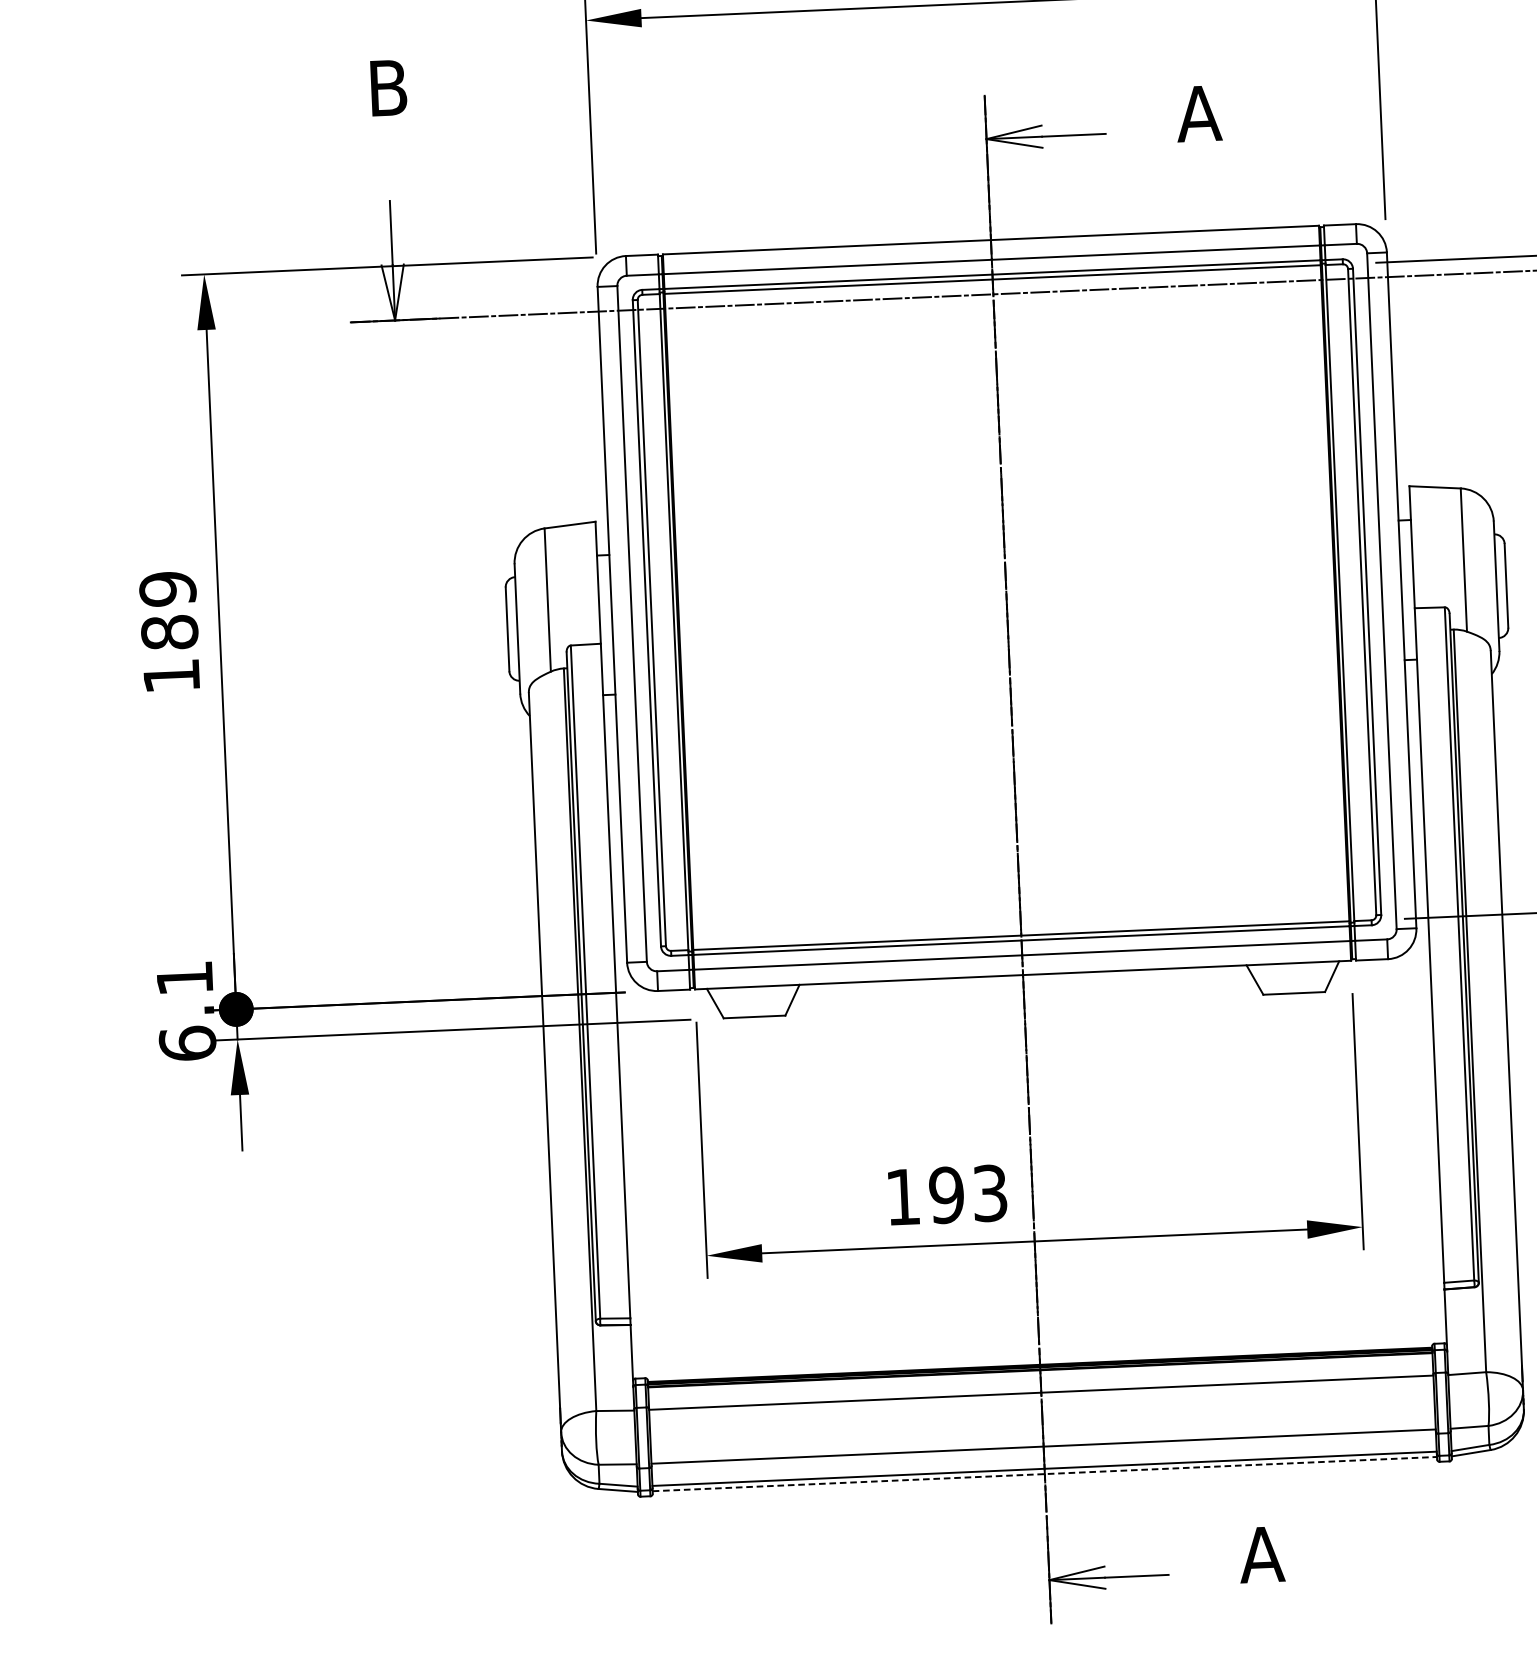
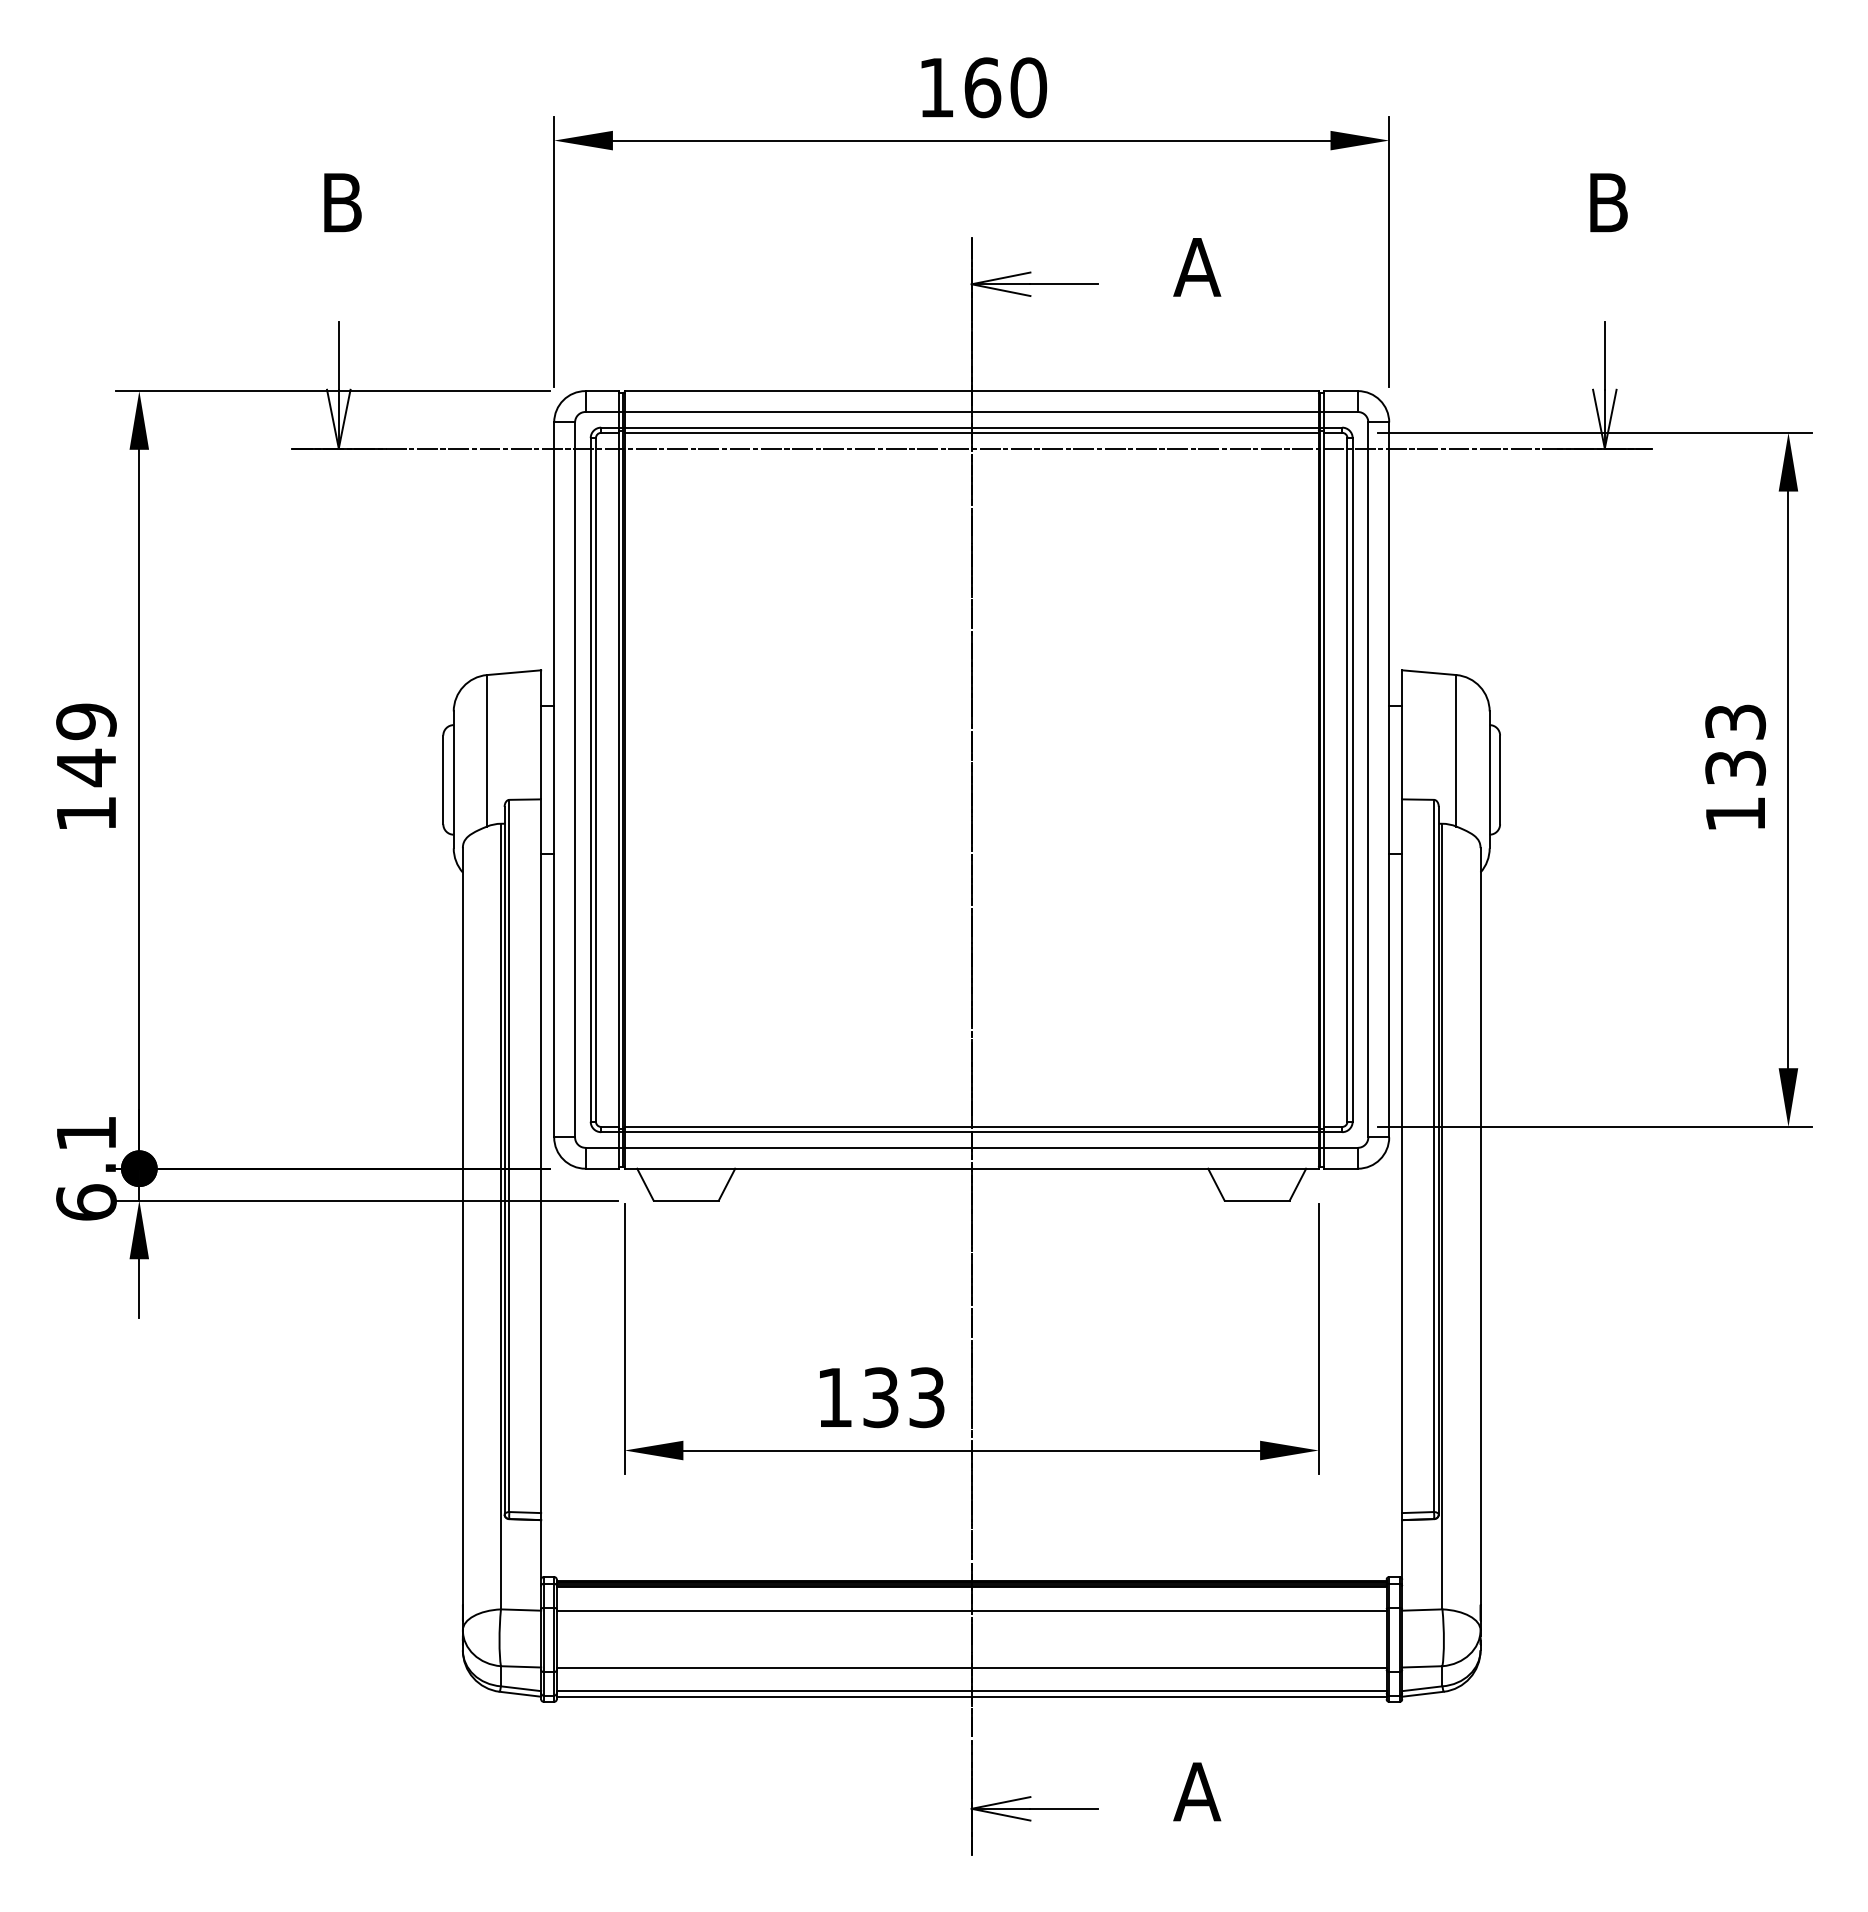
text: (169, 632) -> (86, 767), 189 -> 149
text: (946, 1195) -> (880, 1397), 193 -> 133
line: (1044, 1473) -> (971, 1696), dashed -> solid

